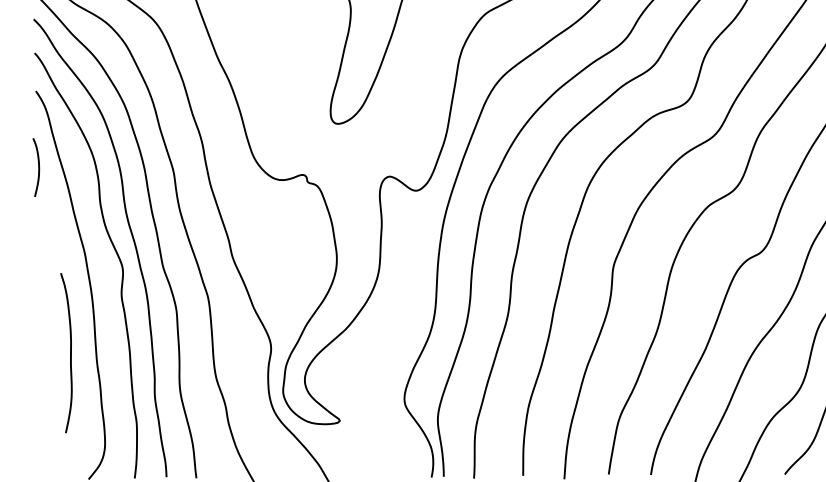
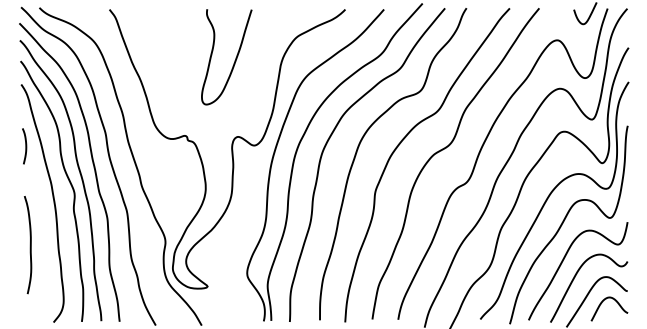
curve: (37, 167) -> (25, 146), moved
curve: (68, 353) -> (29, 245), moved

